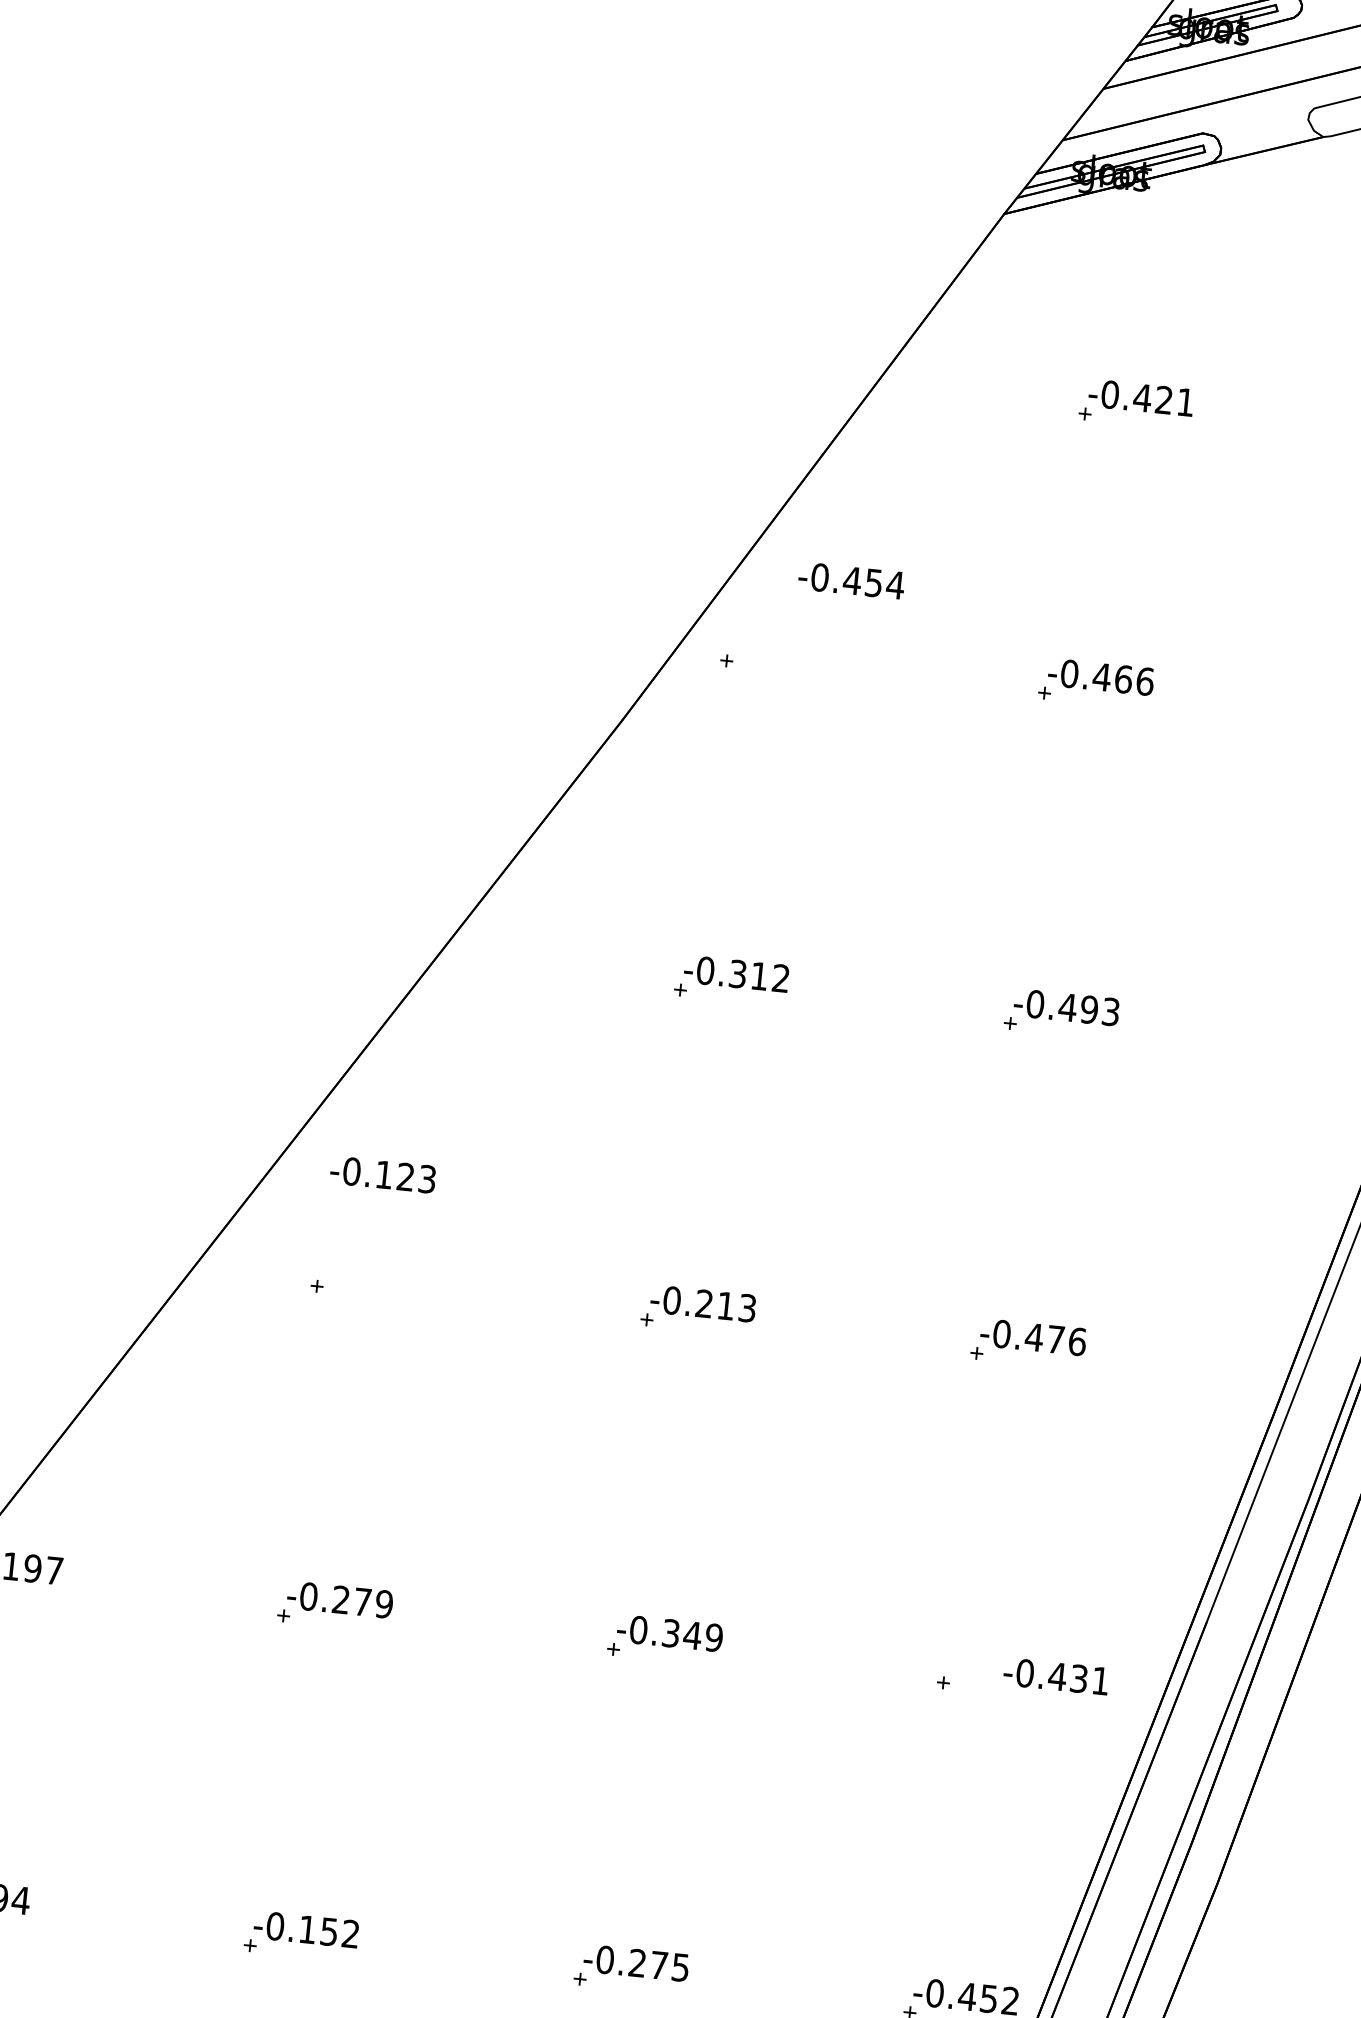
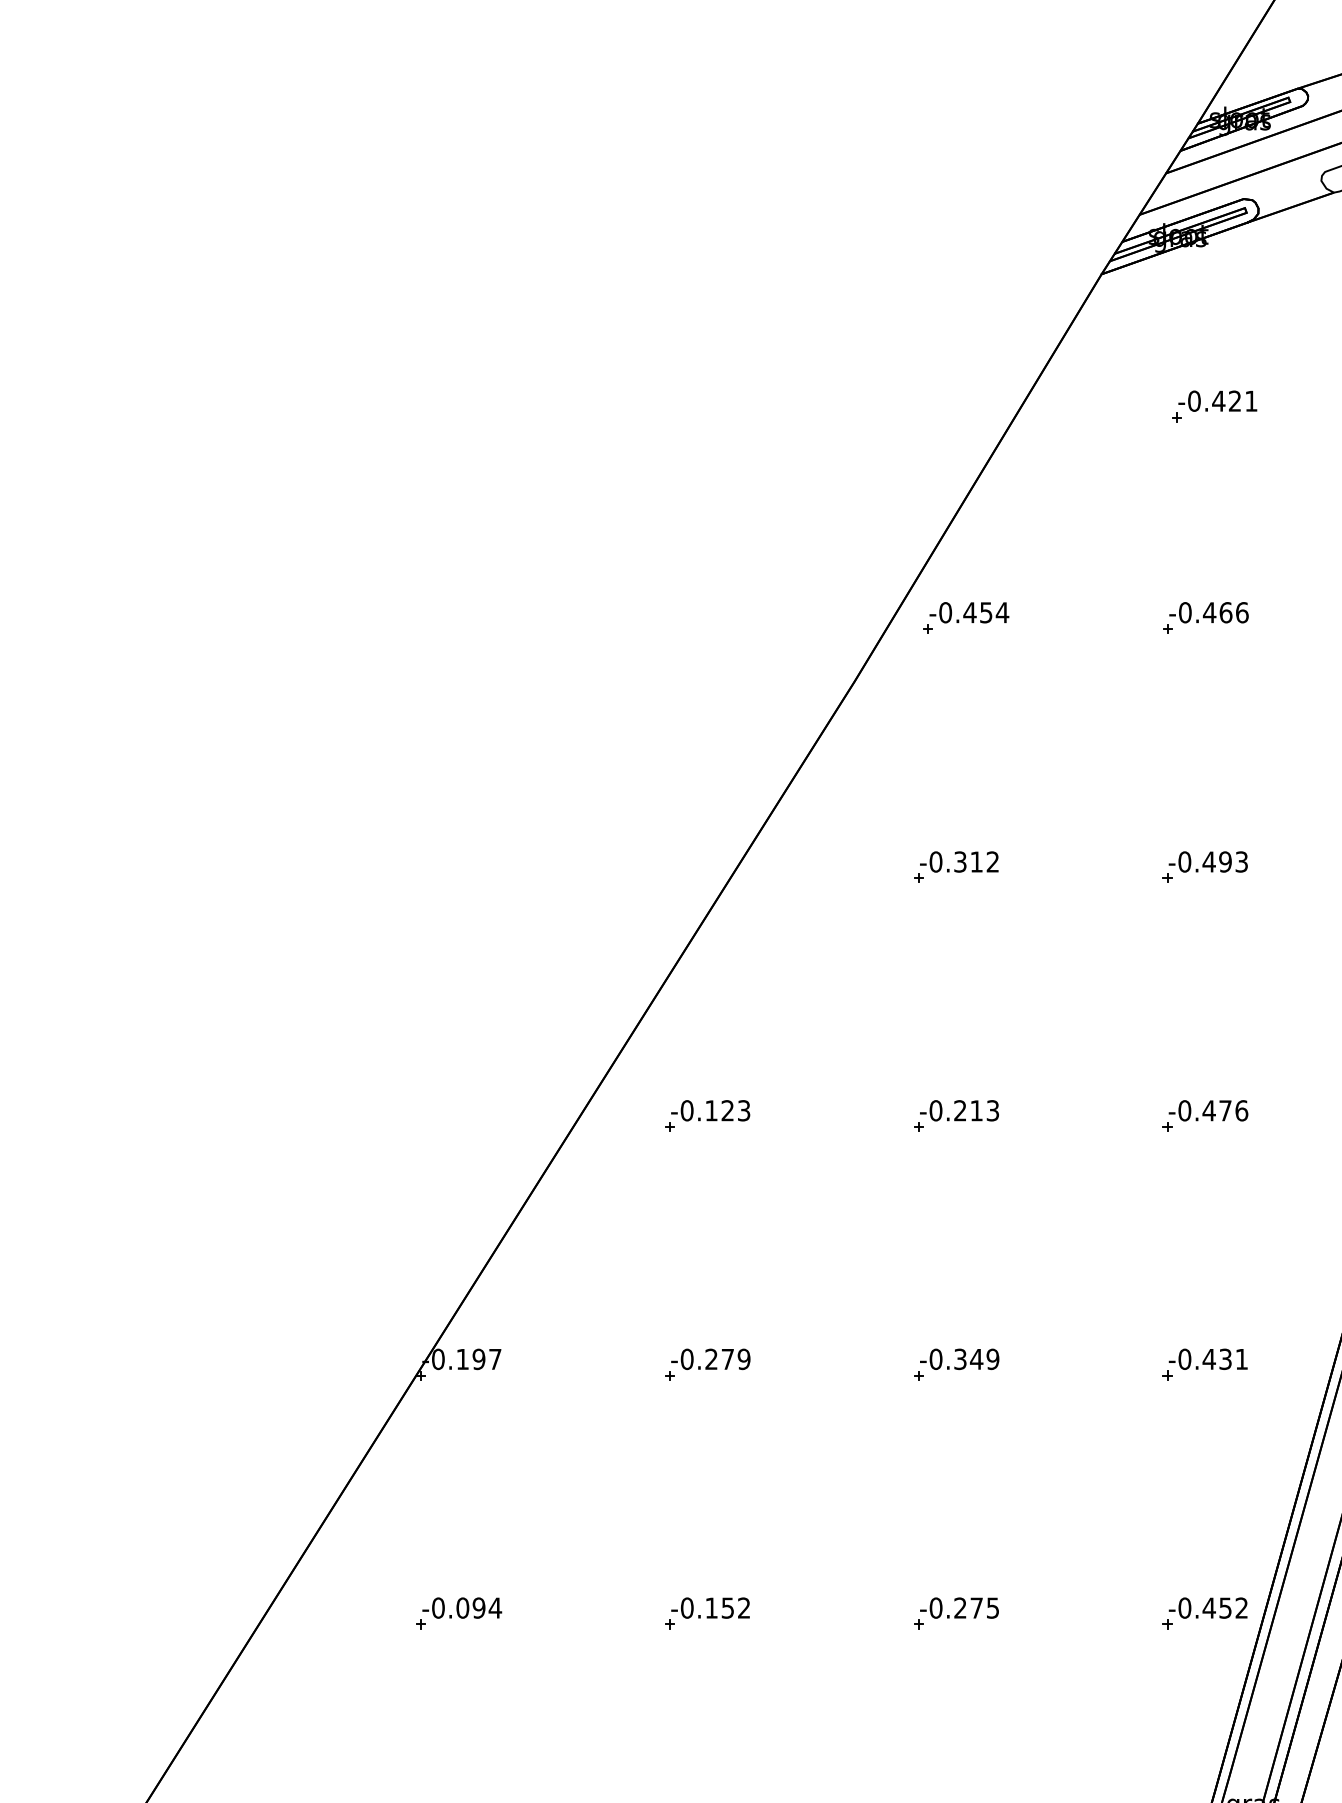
text: (851, 580) -> (969, 612), moved
text: (382, 1174) -> (710, 1110), moved
text: (1055, 1675) -> (1207, 1358), moved

